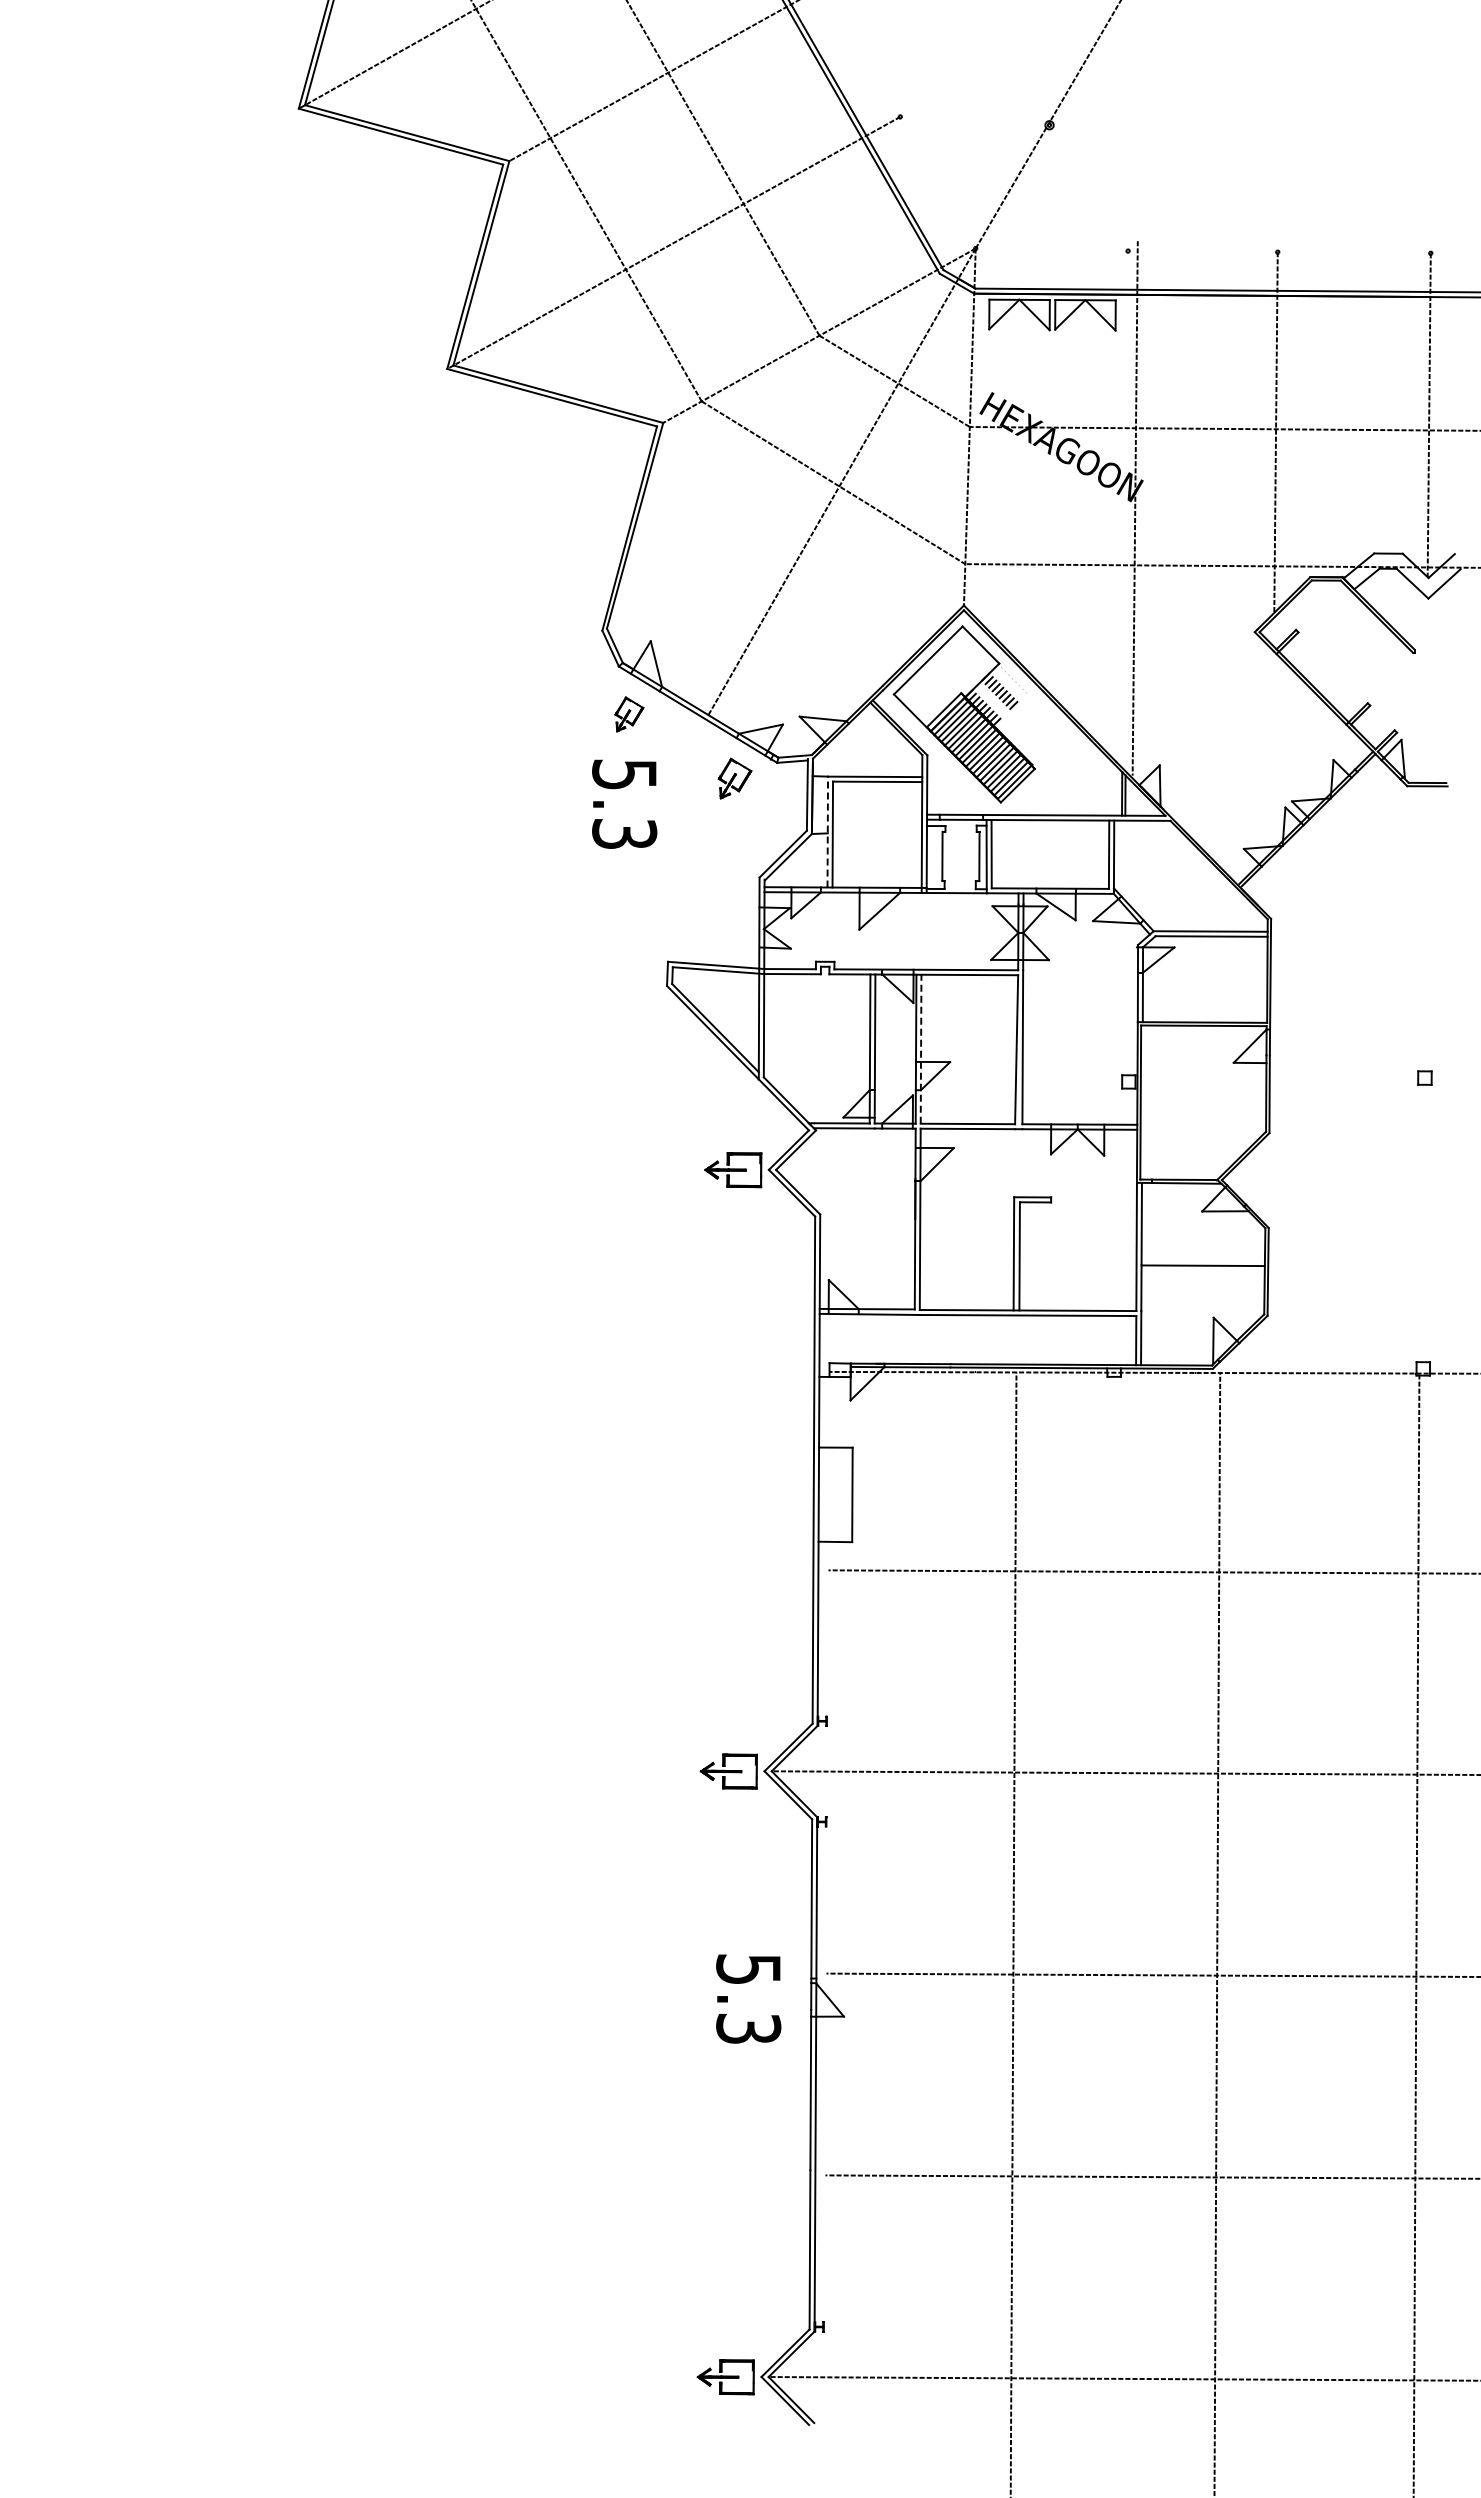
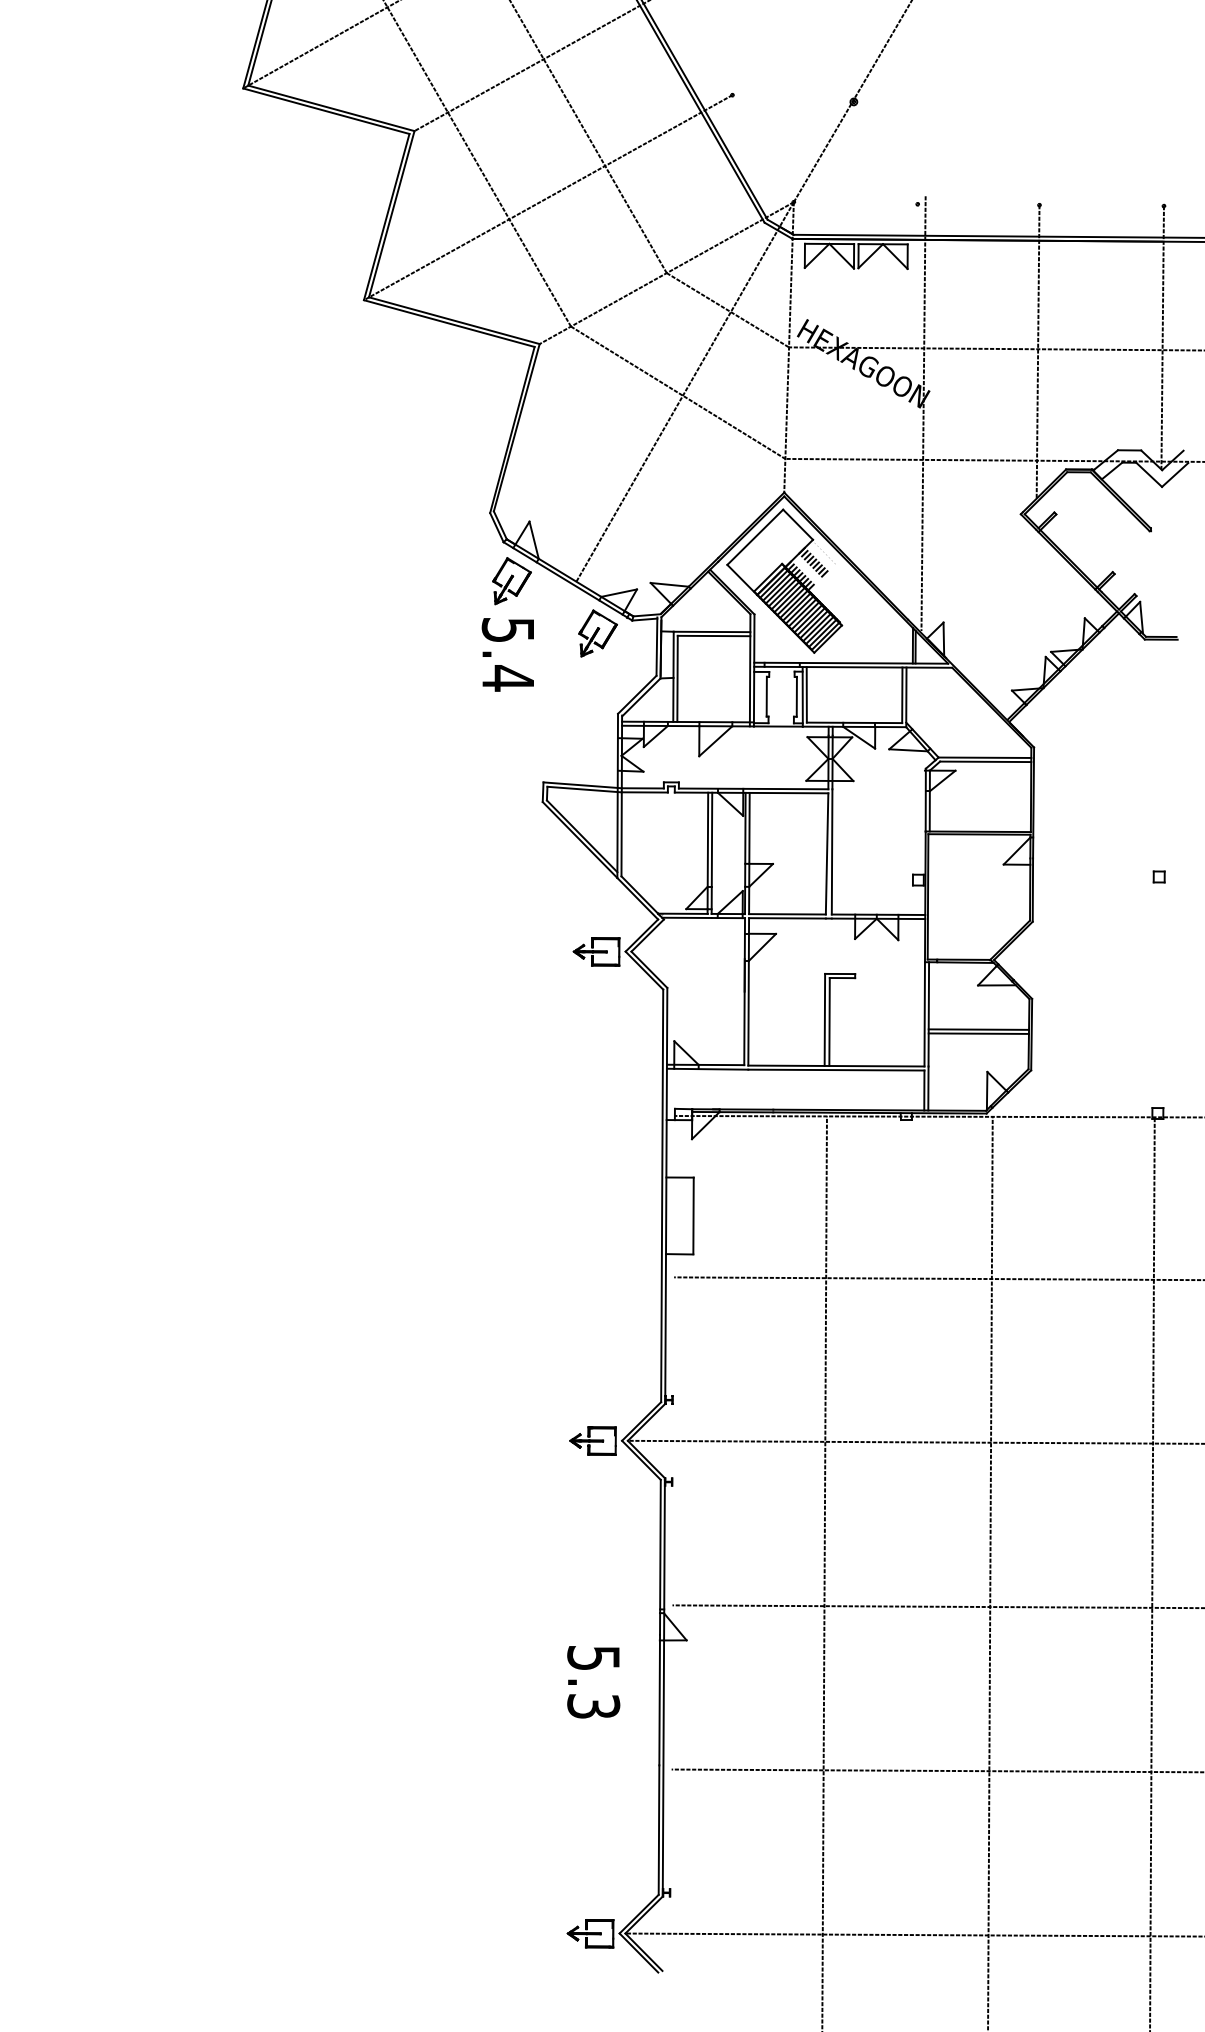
part: (629, 714) -> (512, 581), size x1.67
part: (734, 778) -> (597, 633), size x1.43
line: (827, 831) -> (673, 676), dashed -> solid
text: (624, 833) -> (508, 678), 5.3 -> 5.4
line: (921, 1048) -> (749, 852), dashed -> solid
line: (1202, 1270) -> (978, 1033), added
text: (748, 1998) -> (593, 1681), moved

